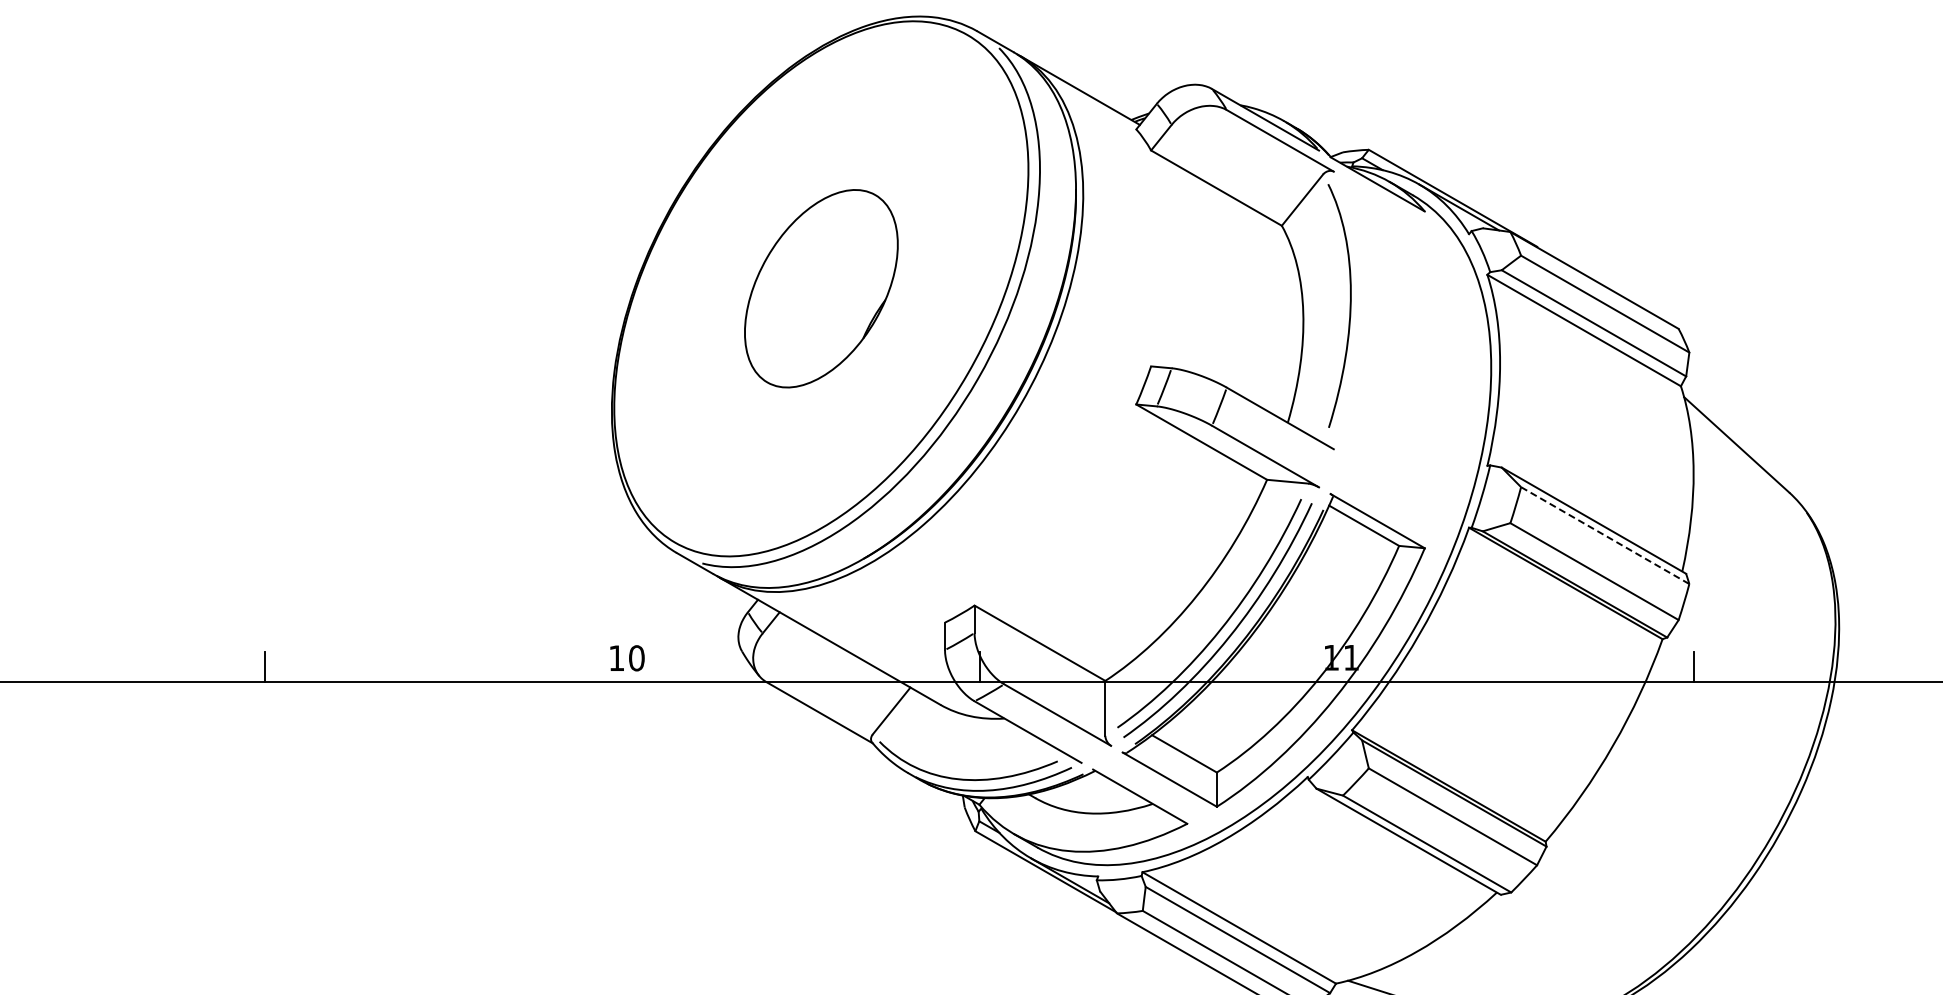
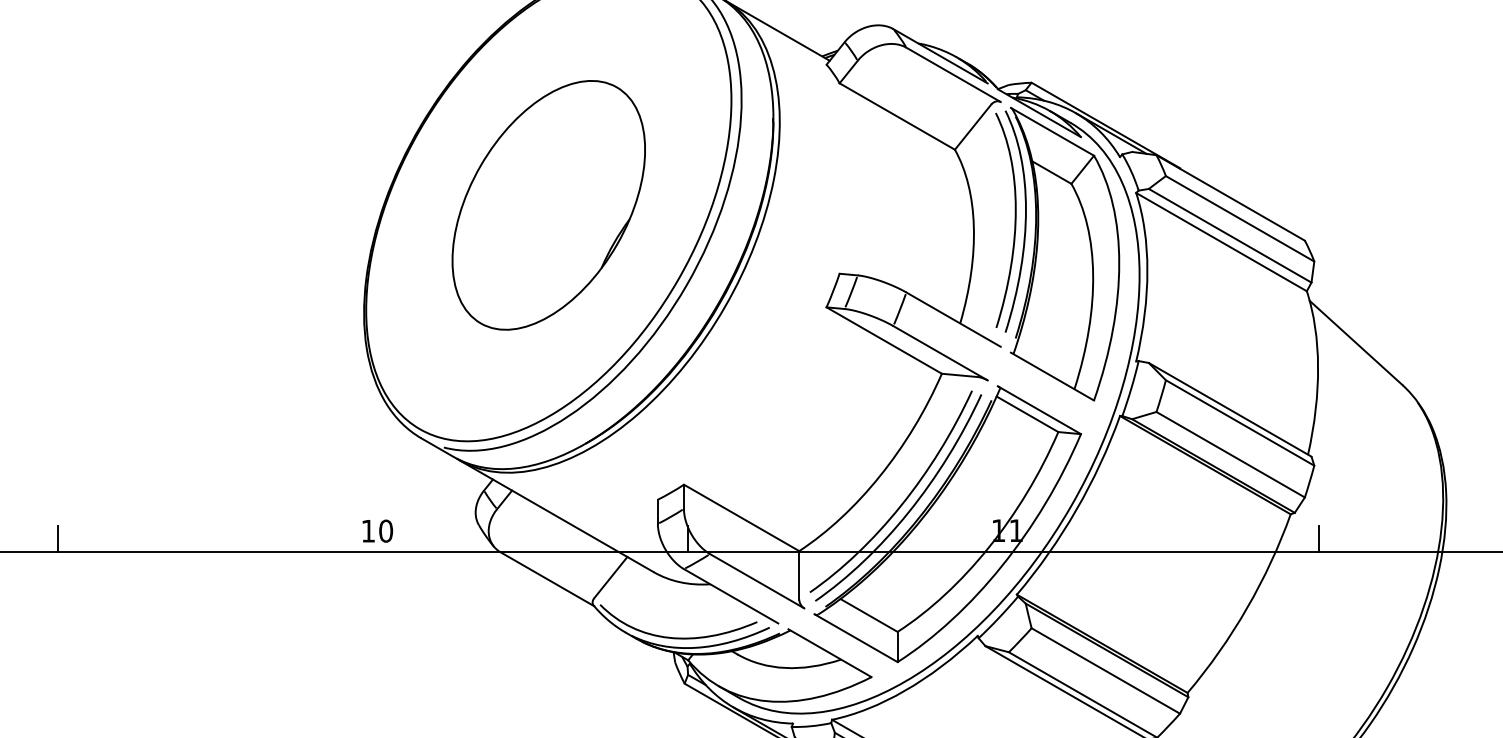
part: (821, 288) -> (548, 205), size x1.43
part: (1403, 344) -> (1062, 254), added
line: (1605, 535) -> (1240, 422), dashed -> solid

